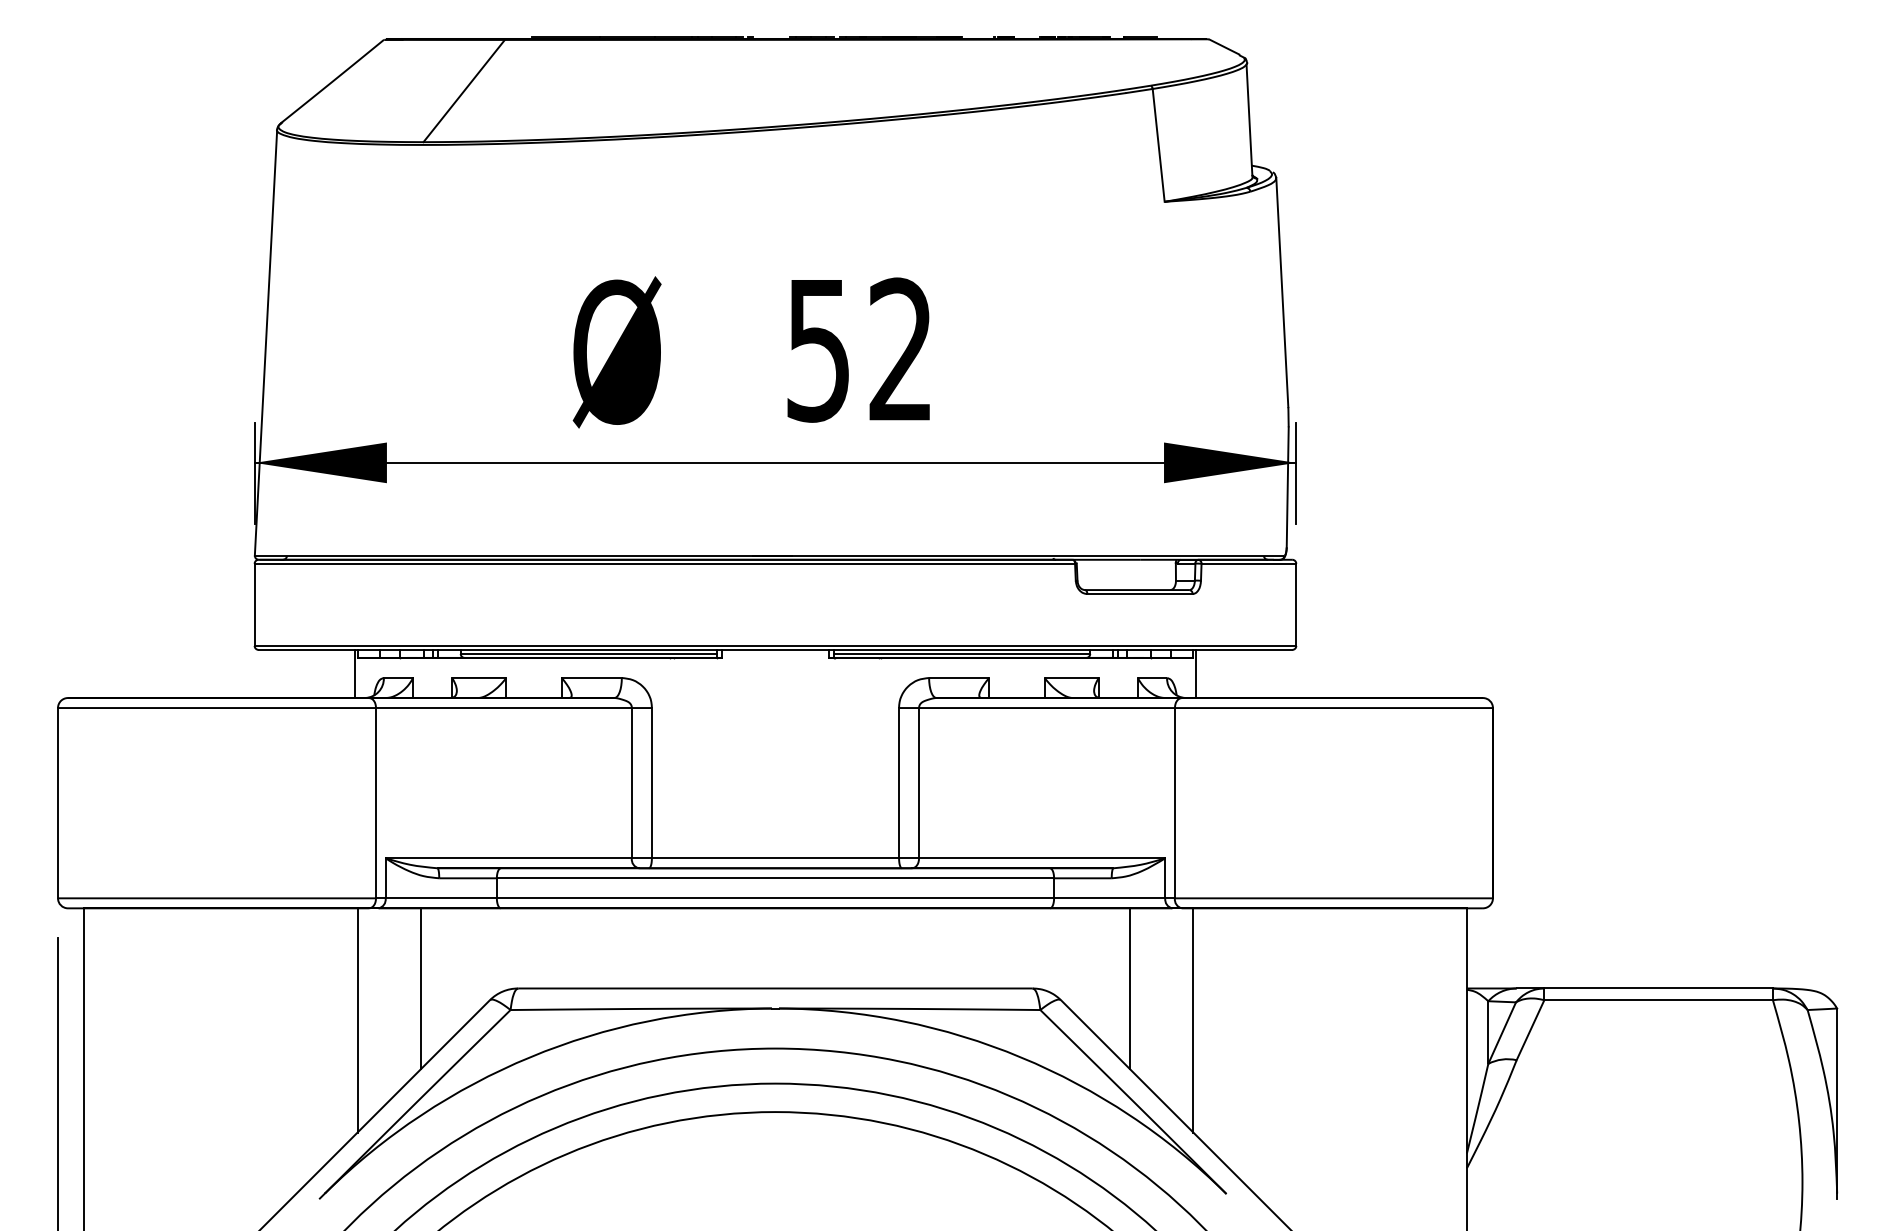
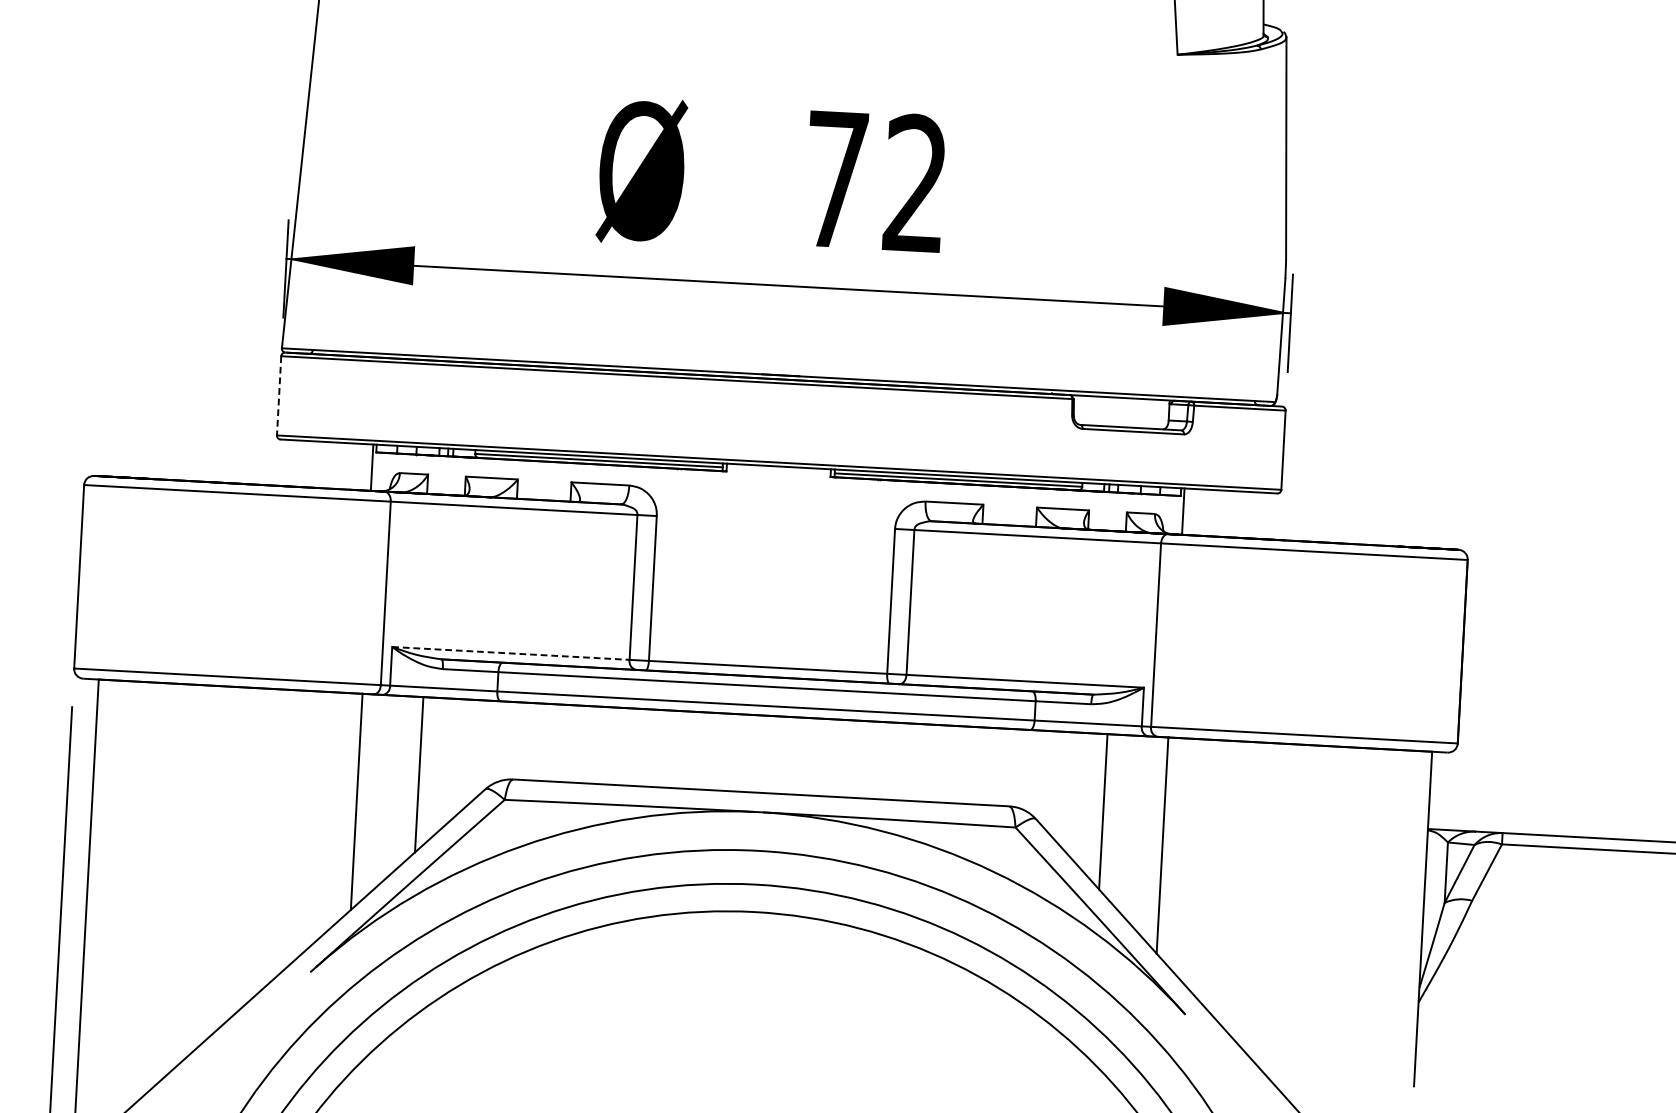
text: (818, 351) -> (836, 180), 52 -> 72
line: (254, 605) -> (278, 396), solid -> dashed
line: (509, 858) -> (511, 653), solid -> dashed

